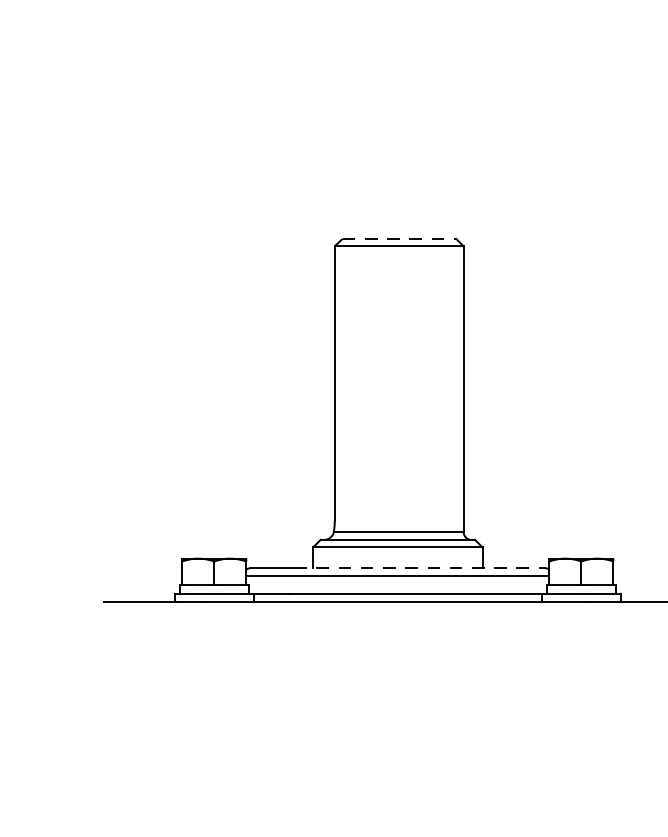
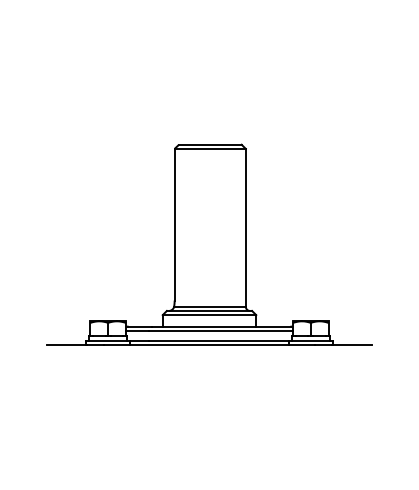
line: (399, 238) -> (210, 144), dashed -> solid
line: (419, 567) -> (221, 326), dashed -> solid

